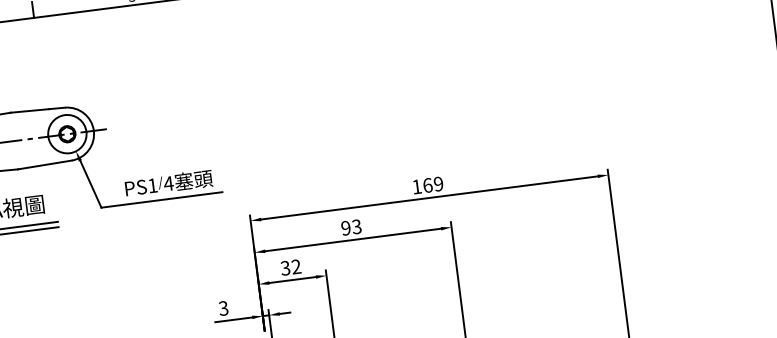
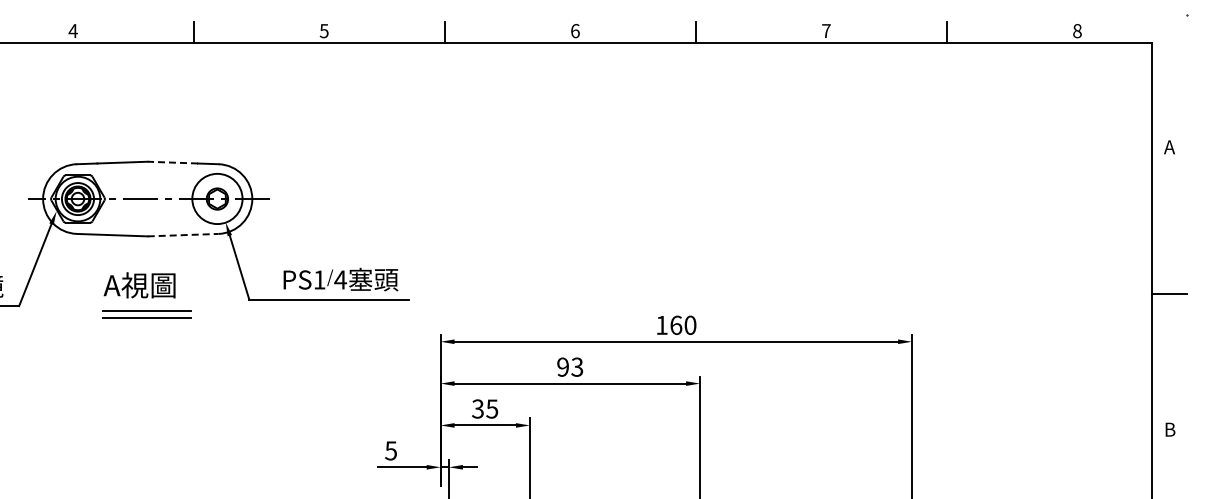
line: (29, 110) -> (172, 162), solid -> dashed
line: (45, 165) -> (183, 235), solid -> dashed
text: (438, 183) -> (690, 324), 169 -> 160
text: (296, 266) -> (492, 408), 32 -> 35
text: (223, 308) -> (390, 450), 3 -> 5

